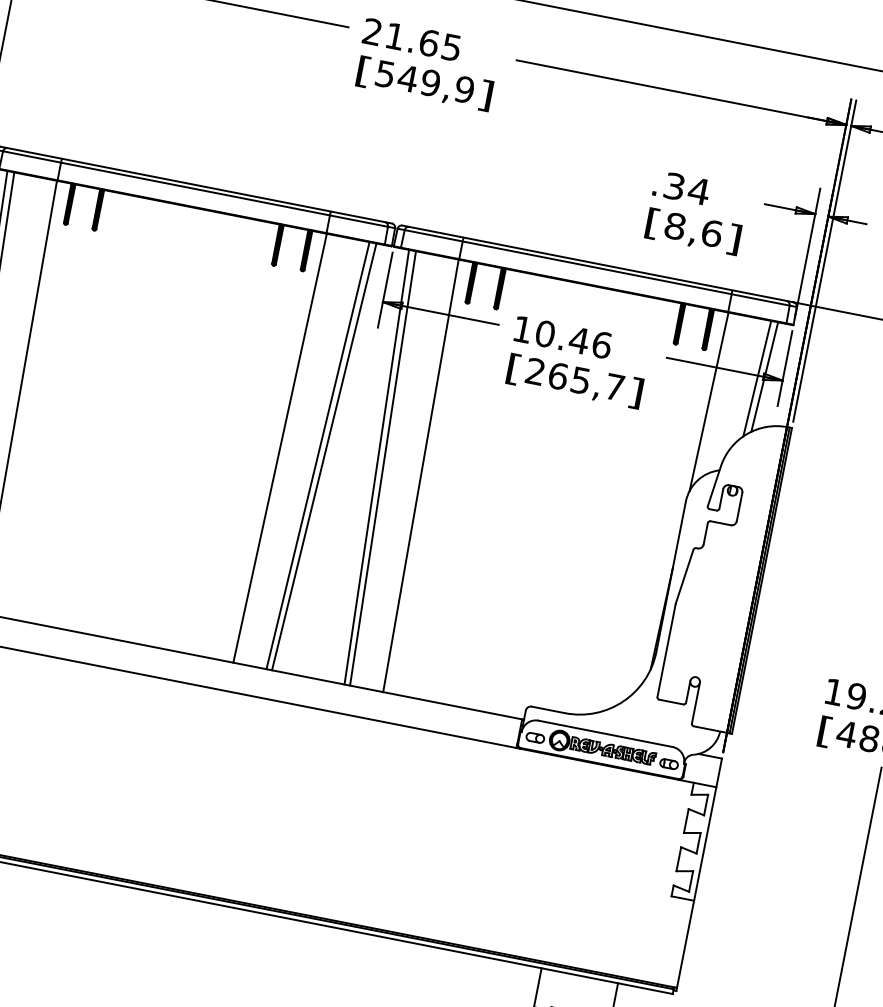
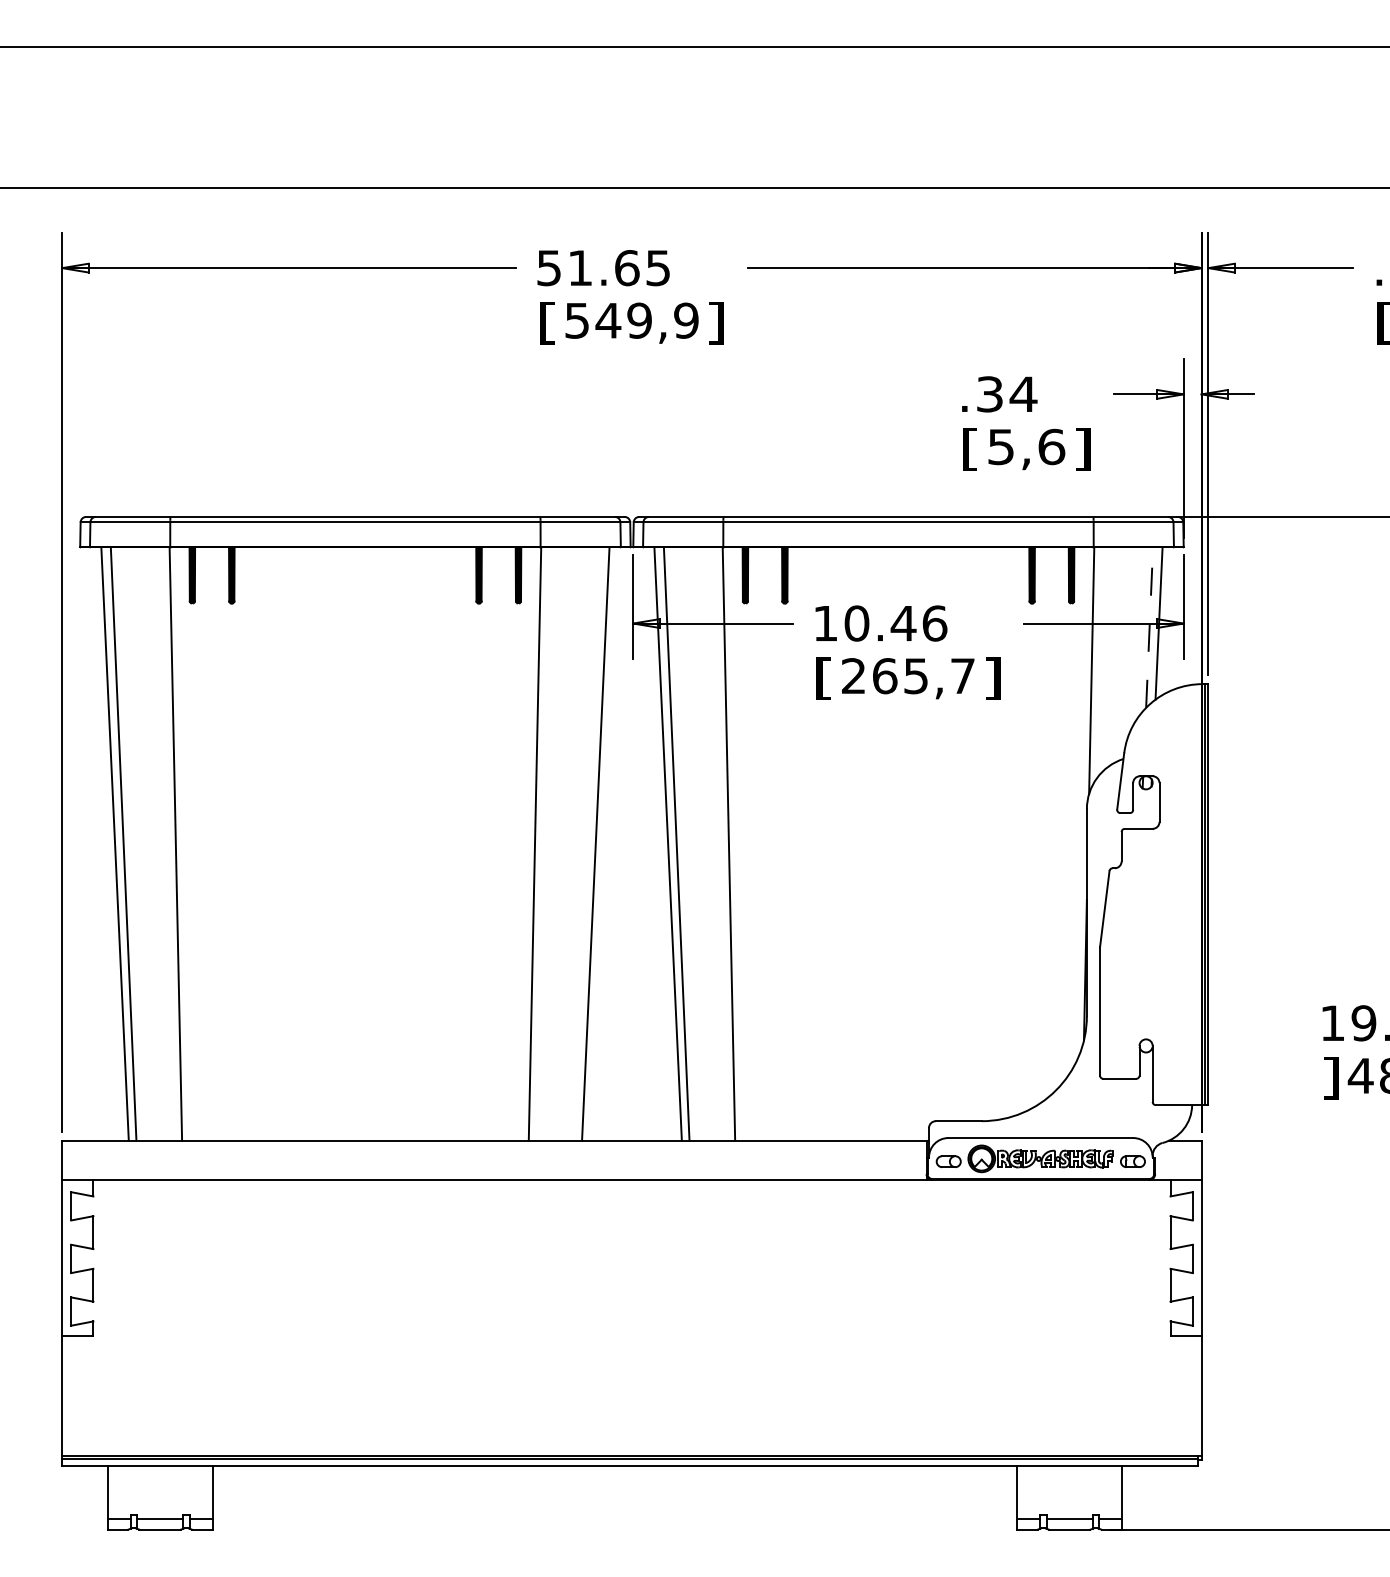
text: (371, 32) -> (548, 268), 21.65 -> 51.65
text: (675, 226) -> (1001, 446), 8,6 -> 5,6
line: (757, 378) -> (1149, 627), solid -> dashed
line: (317, 455) -> (586, 843), removed
text: (825, 732) -> (1331, 1078), [ -> ]

